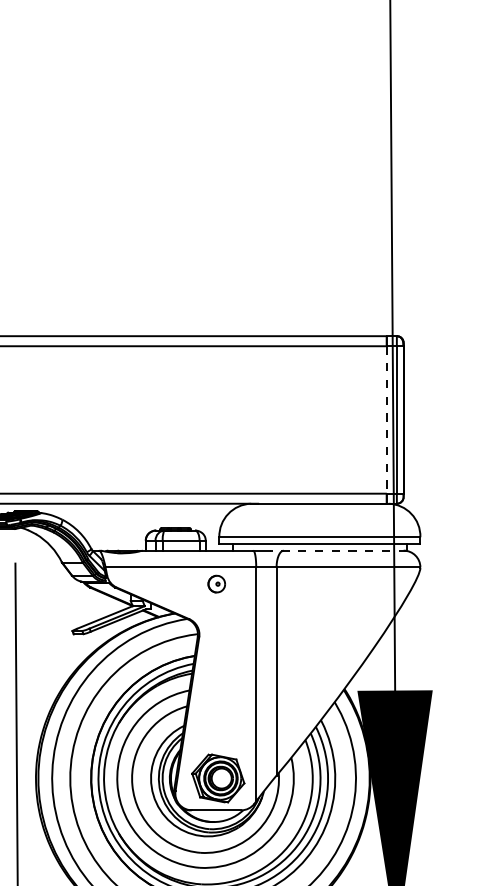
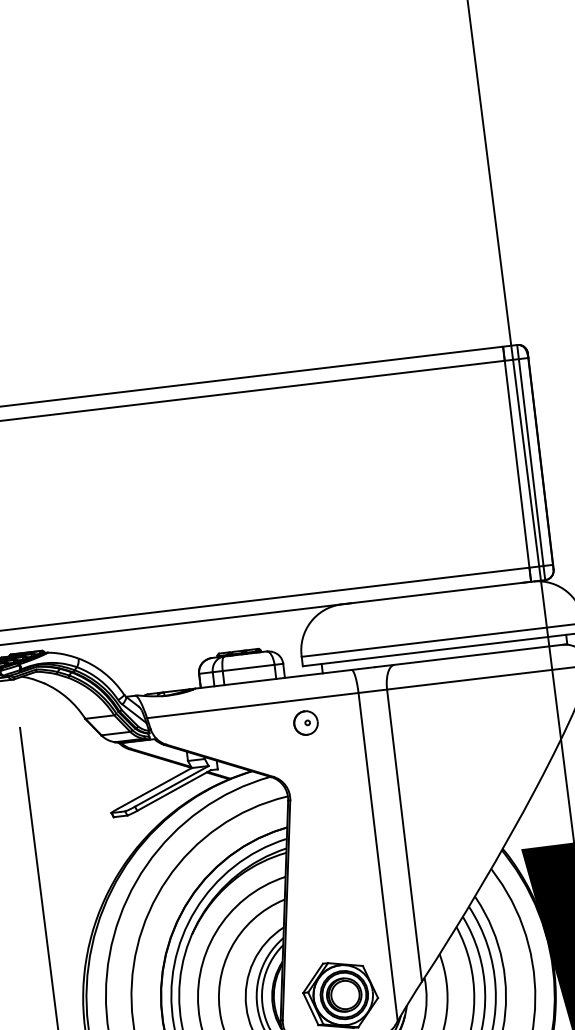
line: (386, 419) -> (516, 463), dashed -> solid
line: (338, 550) -> (471, 655), dashed -> solid

